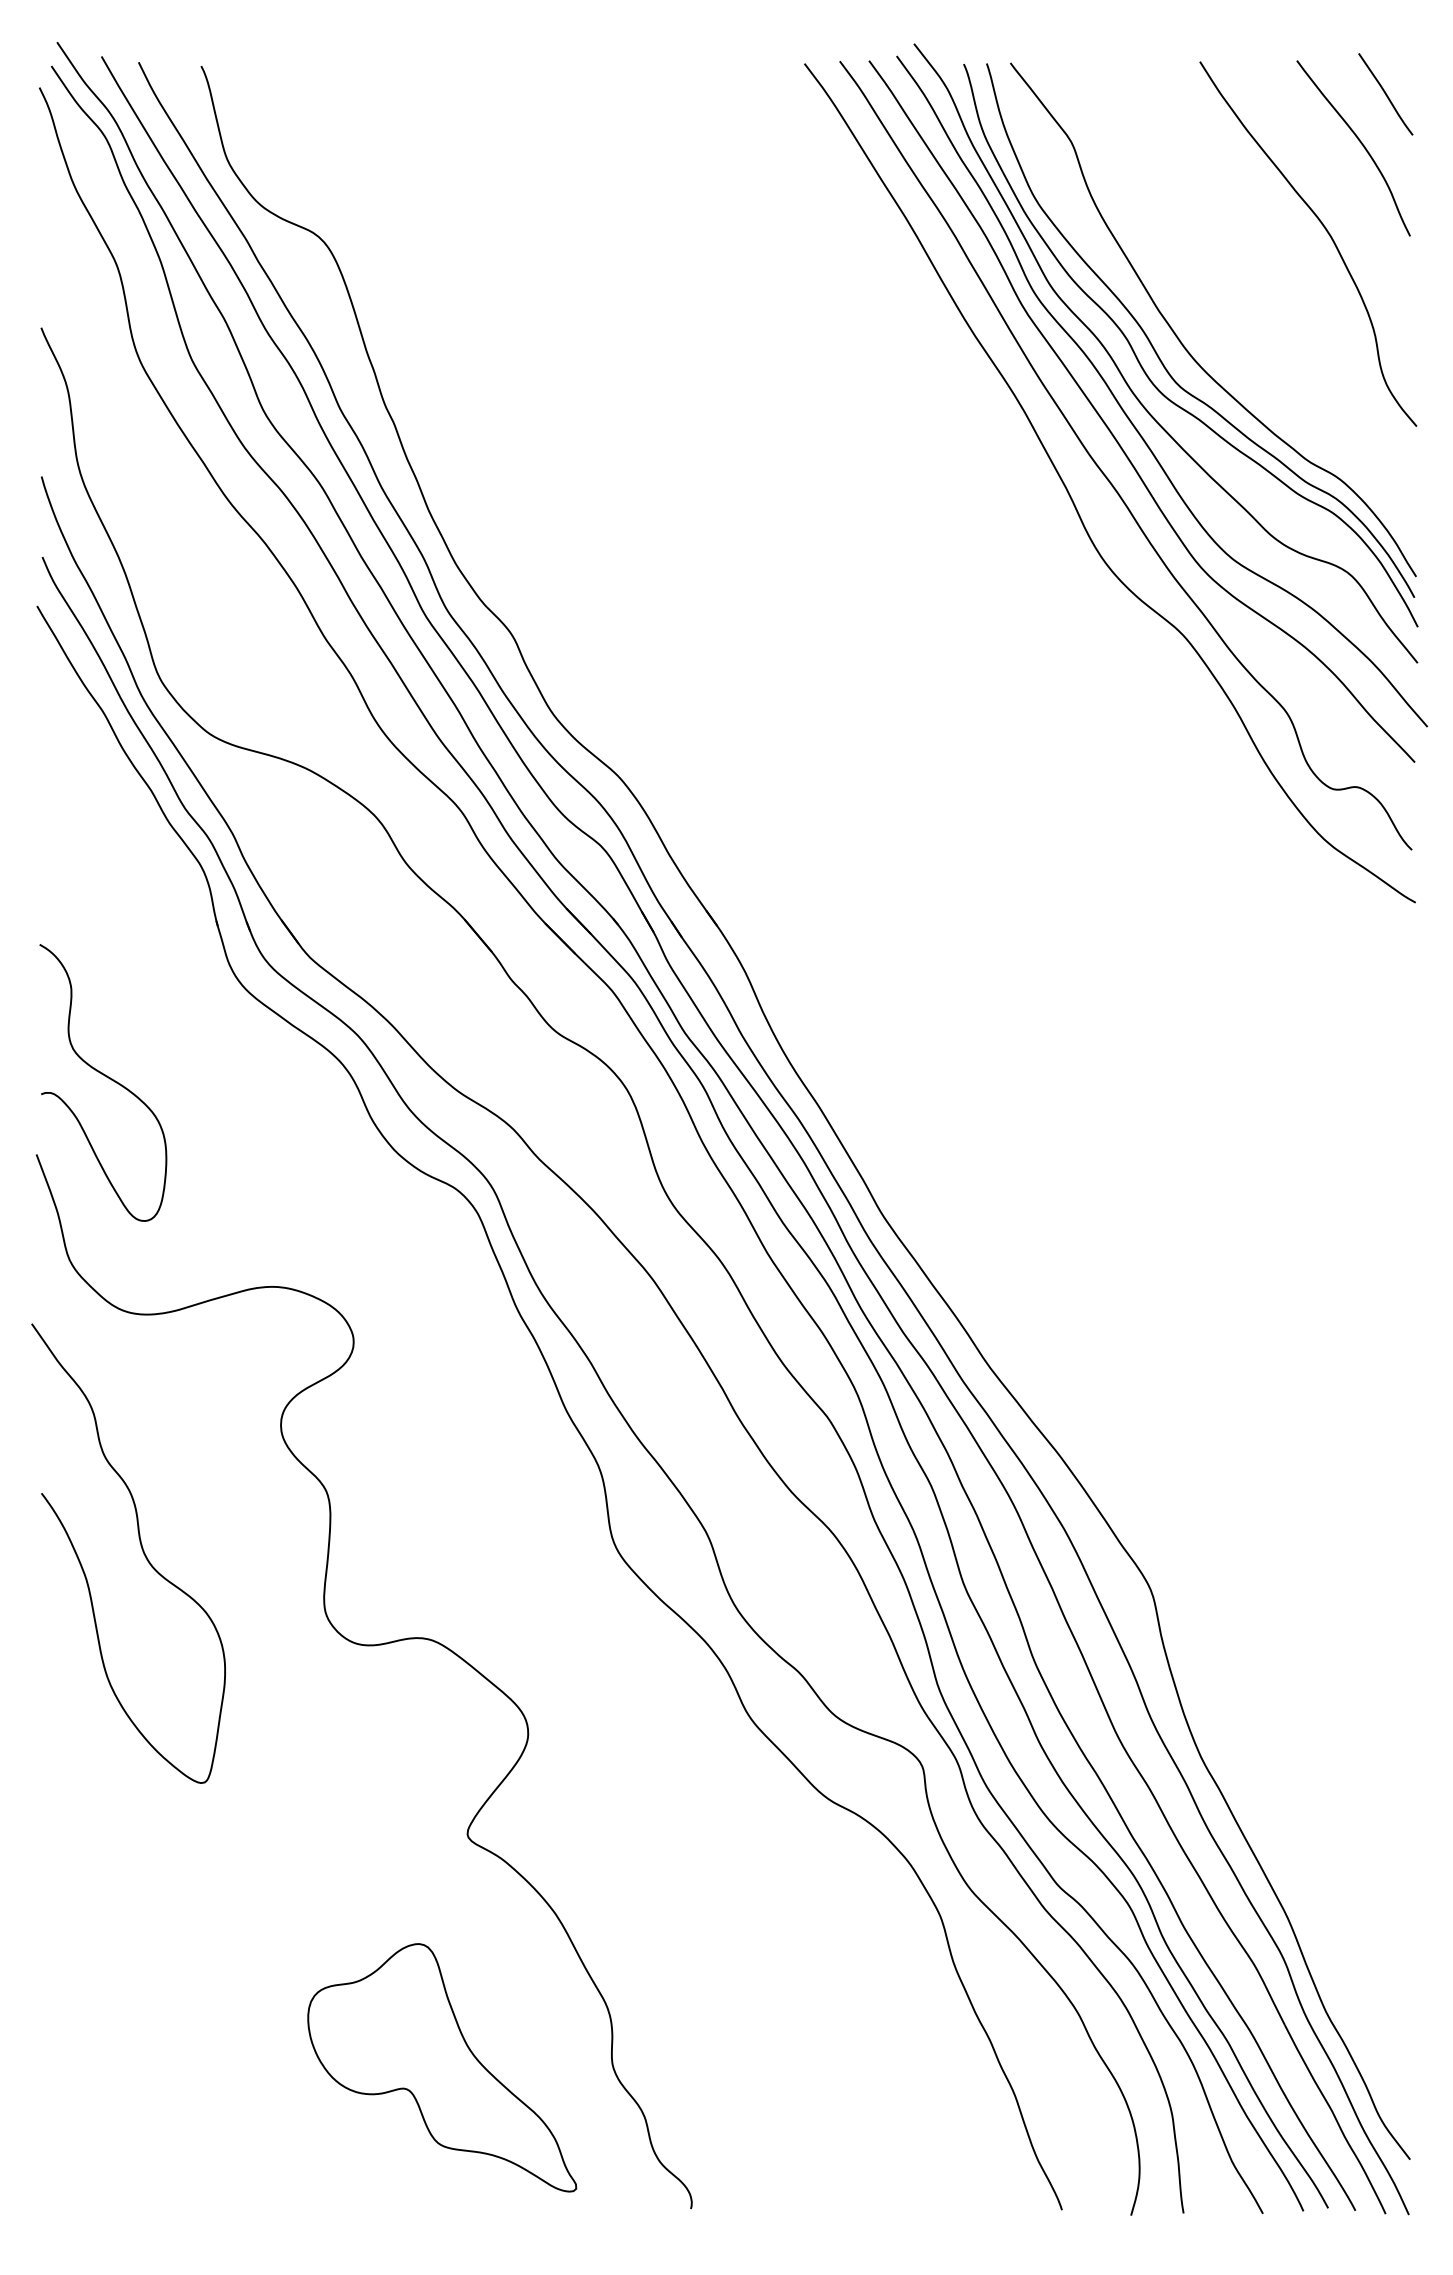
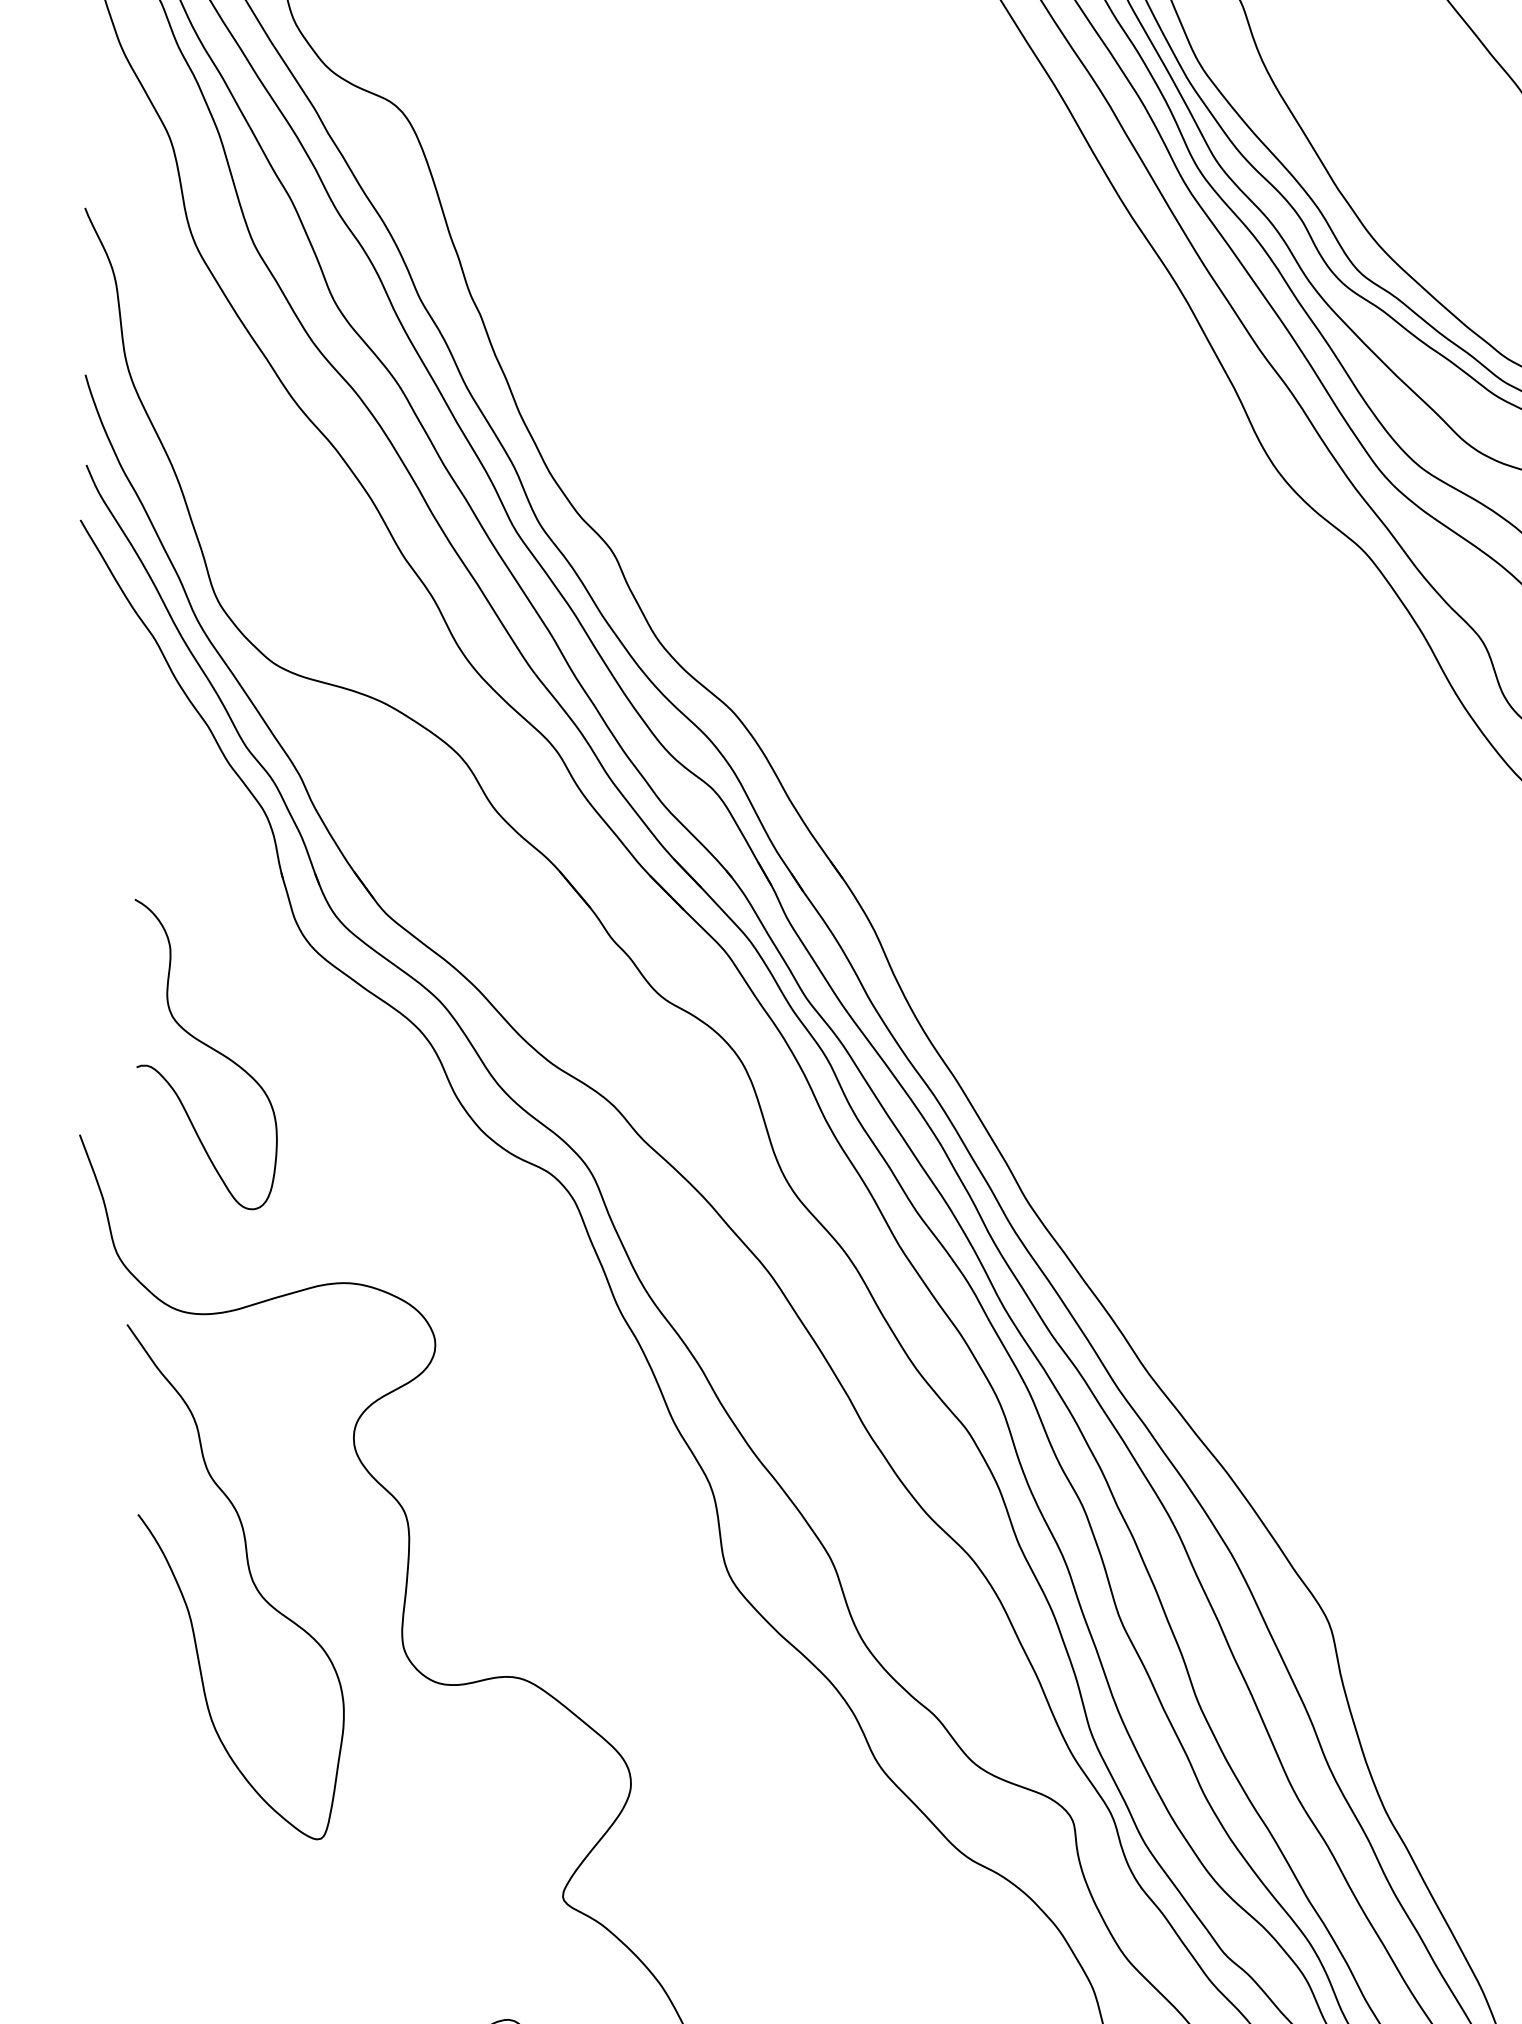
curve: (106, 1077) -> (209, 1048), moved
curve: (141, 1549) -> (250, 1577), moved

